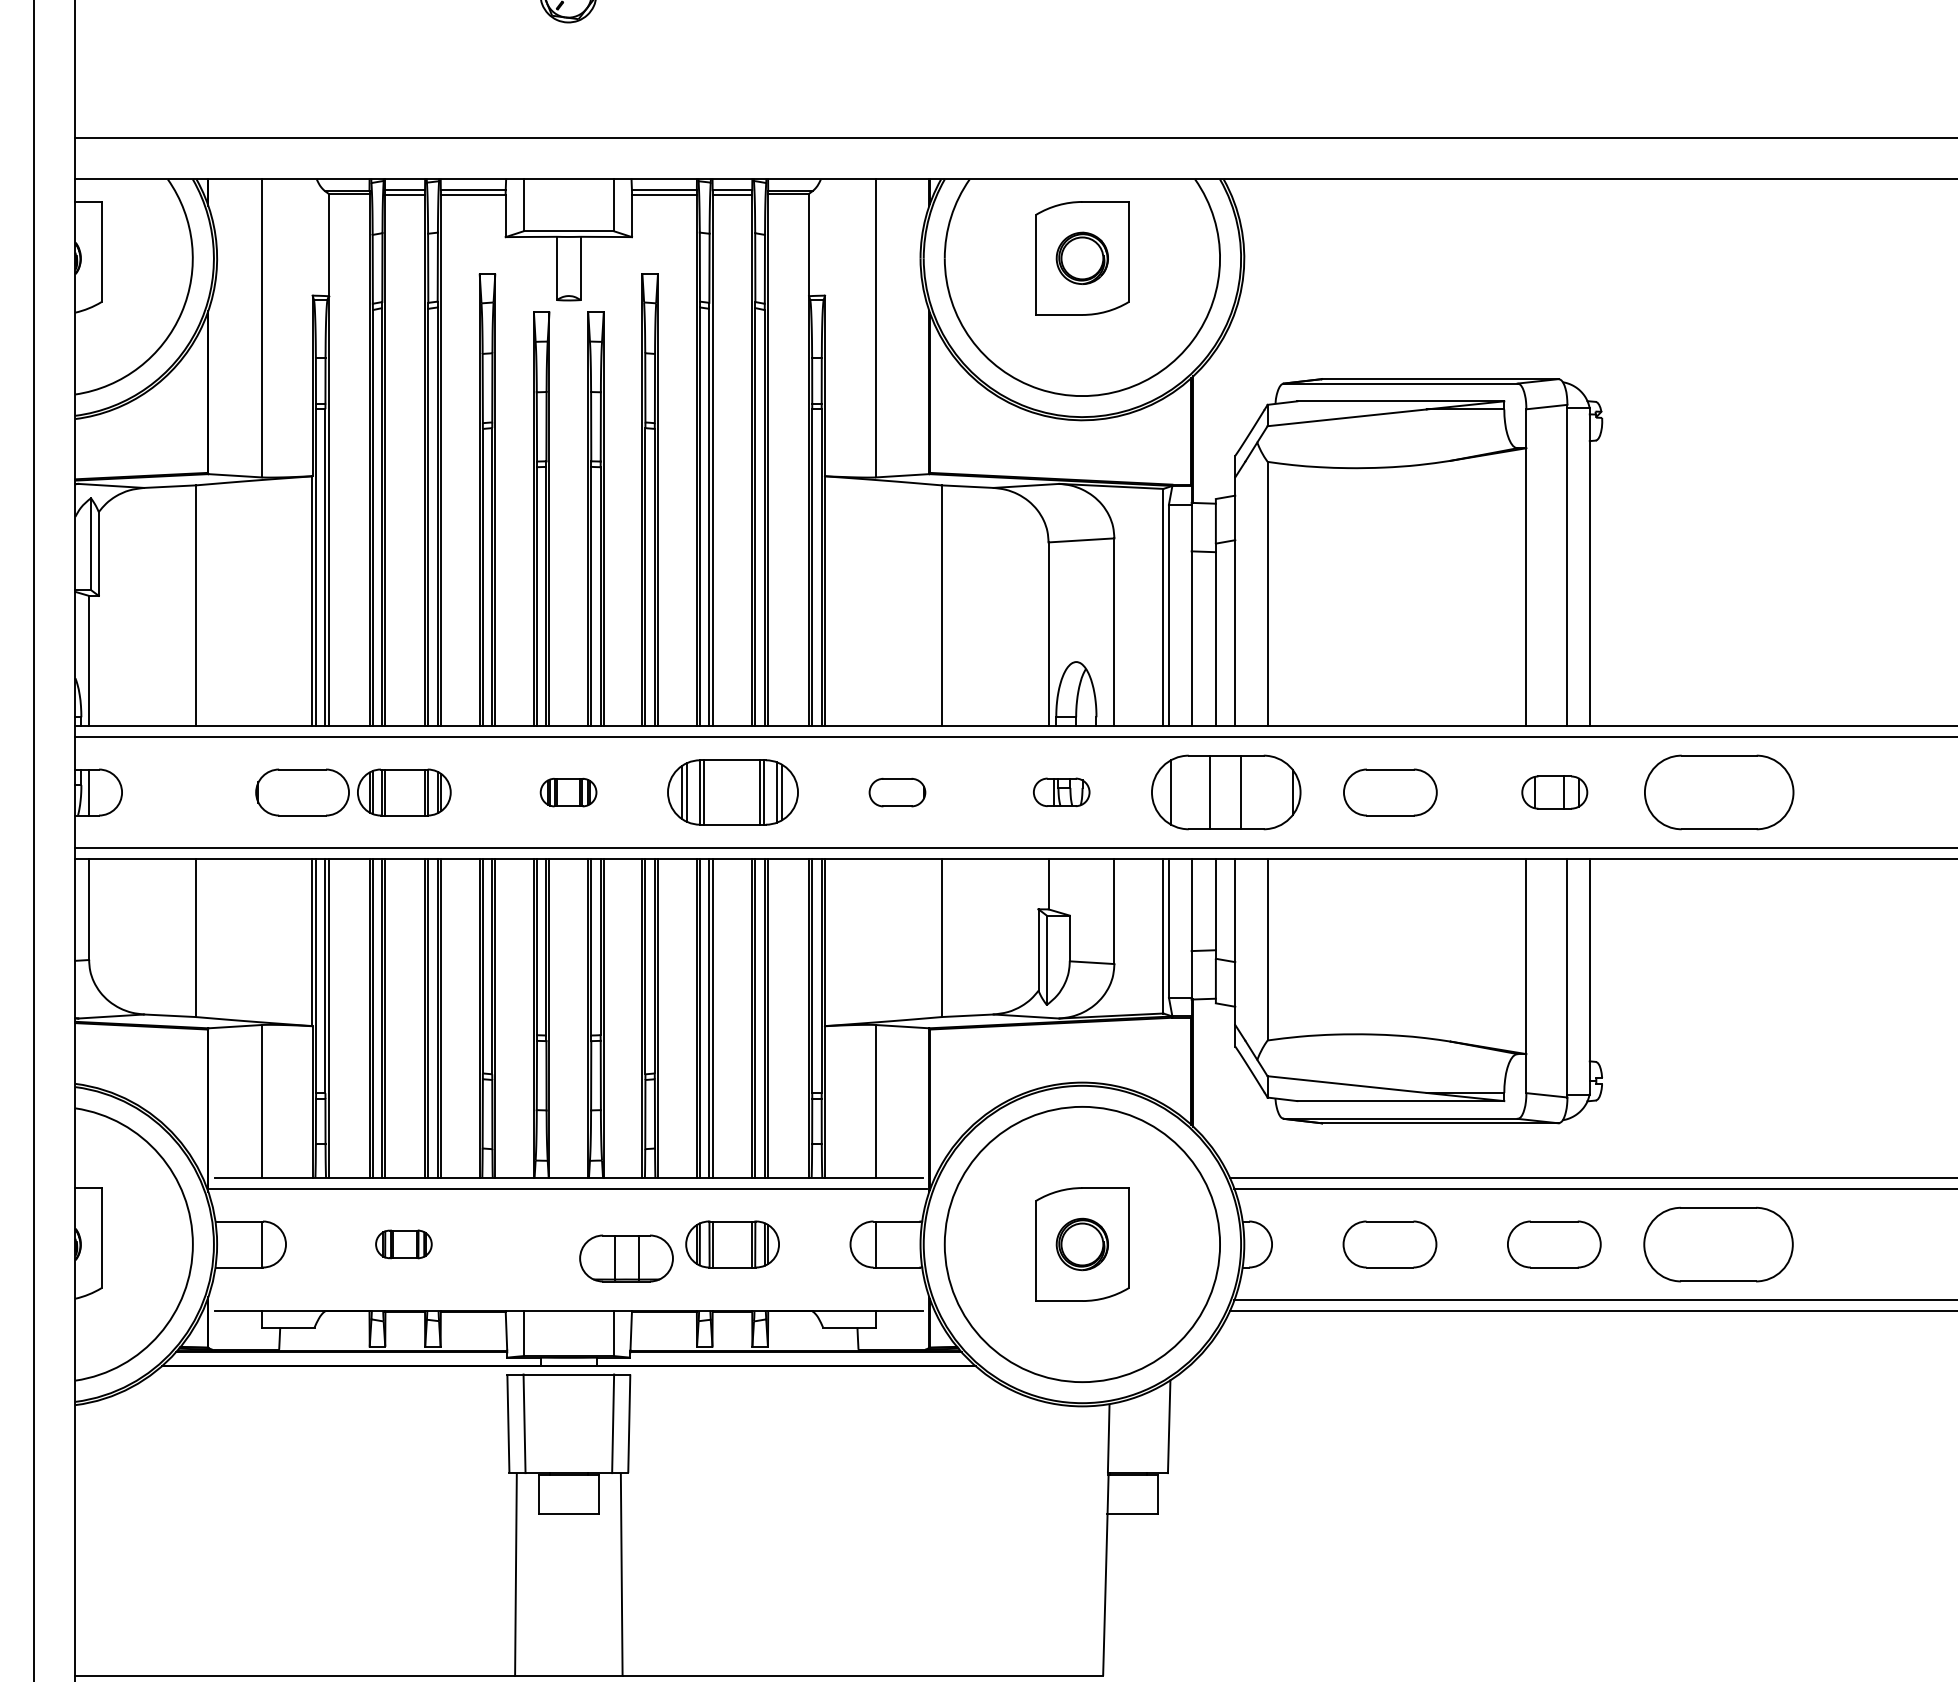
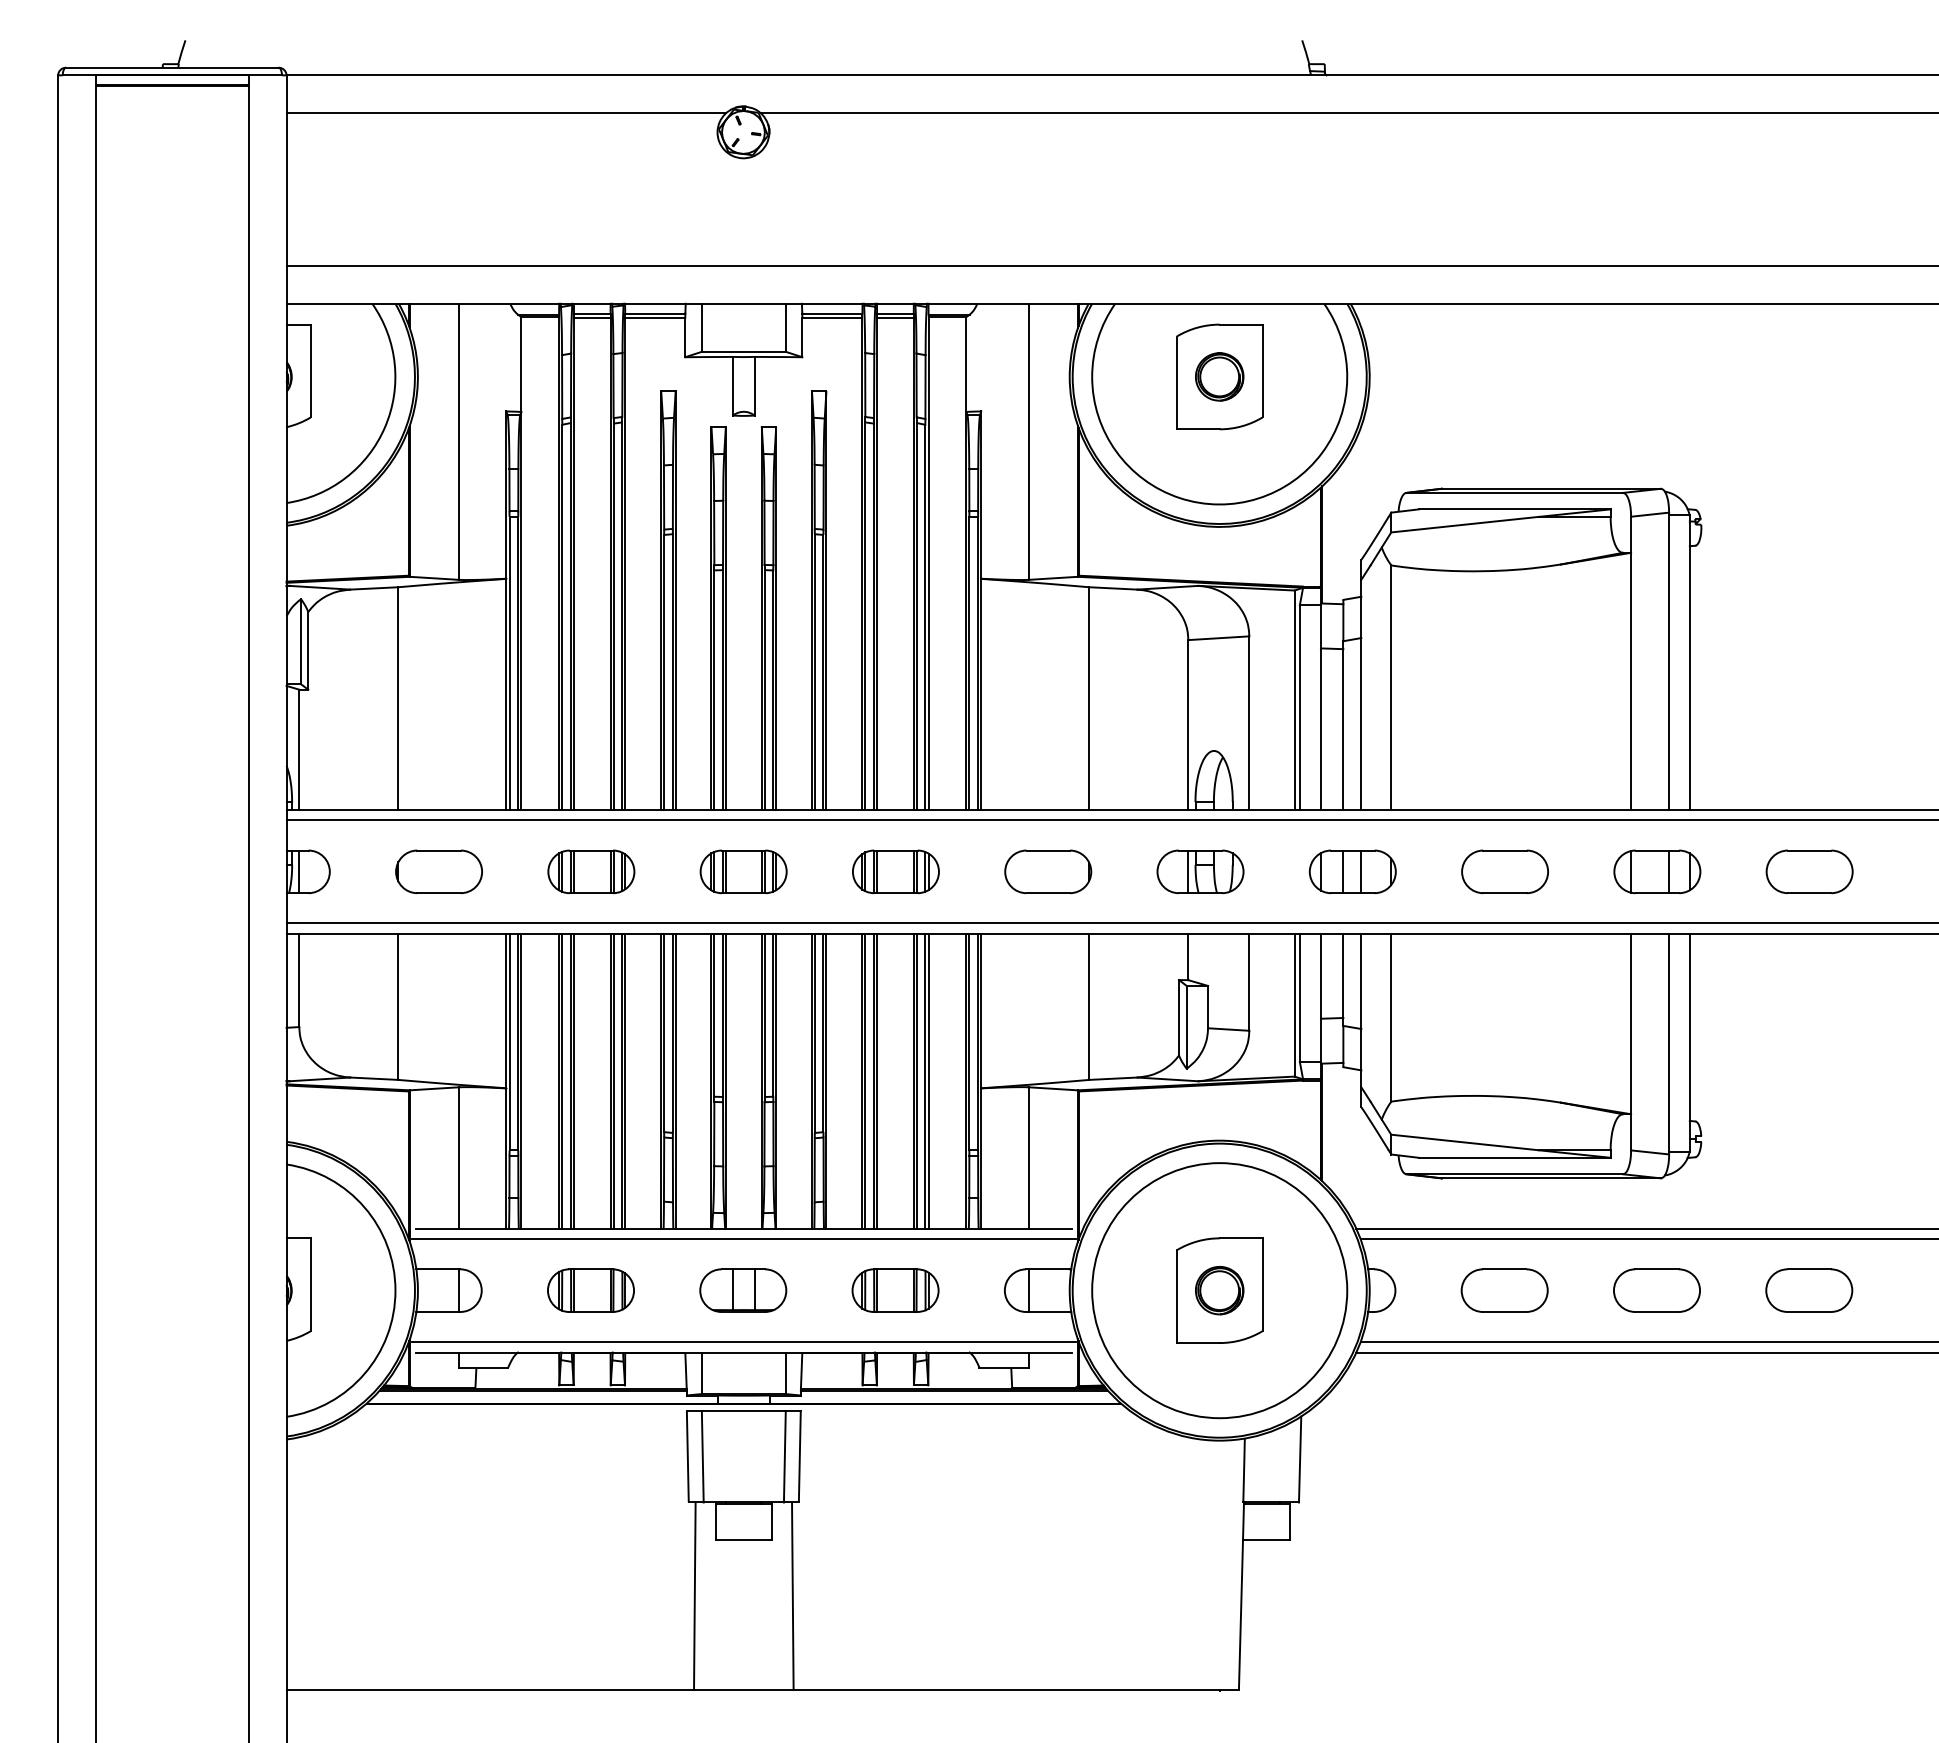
part: (301, 792) -> (438, 871), moved
part: (568, 792) -> (743, 871), size x1.67
part: (732, 792) -> (895, 871), size x0.71
part: (897, 792) -> (1048, 871), size x1.67
part: (1061, 792) -> (1200, 871), size x1.67
part: (1225, 792) -> (1352, 871), size x0.62
part: (1554, 792) -> (1657, 871), size x1.43
part: (1718, 792) -> (1809, 871), size x0.62
part: (403, 1244) -> (590, 1290), size x1.67
part: (1718, 1244) -> (1809, 1290), size x0.62
part: (626, 1258) -> (743, 1290), moved
line: (568, 1300) -> (743, 1342), added

